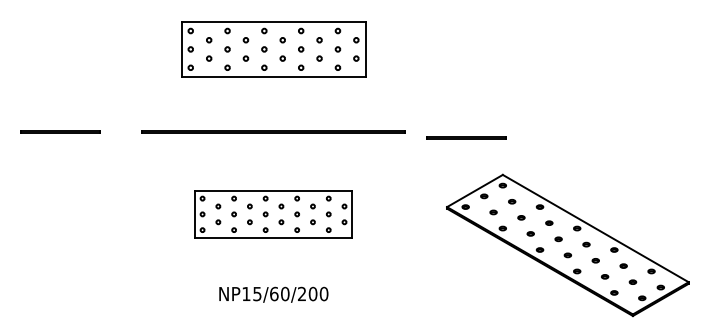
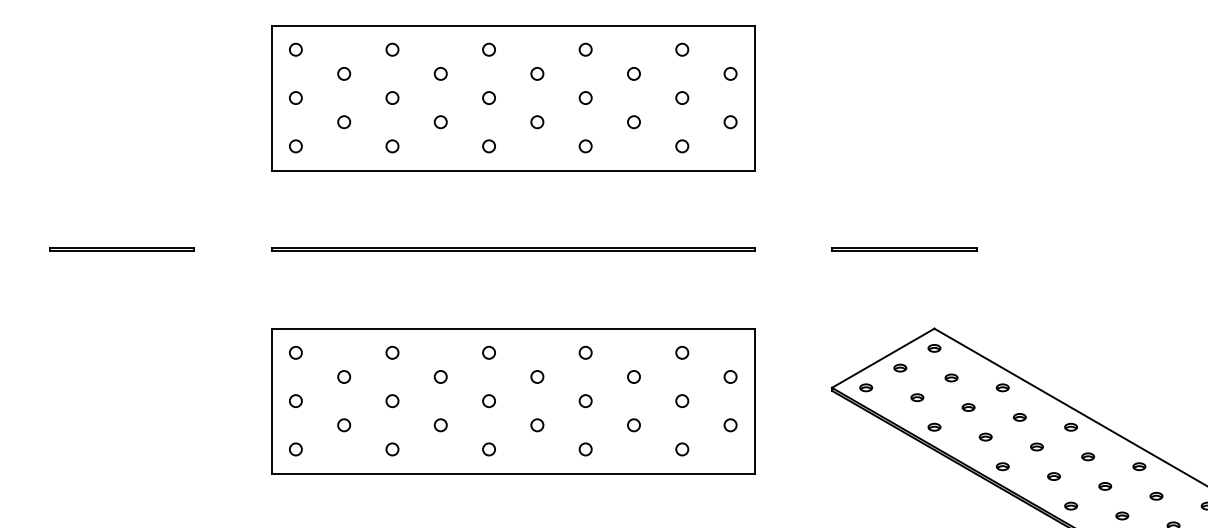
part: (273, 49) -> (513, 98), size x1.43
line: (466, 137) -> (904, 248), moved
part: (273, 214) -> (513, 401), size x1.67

